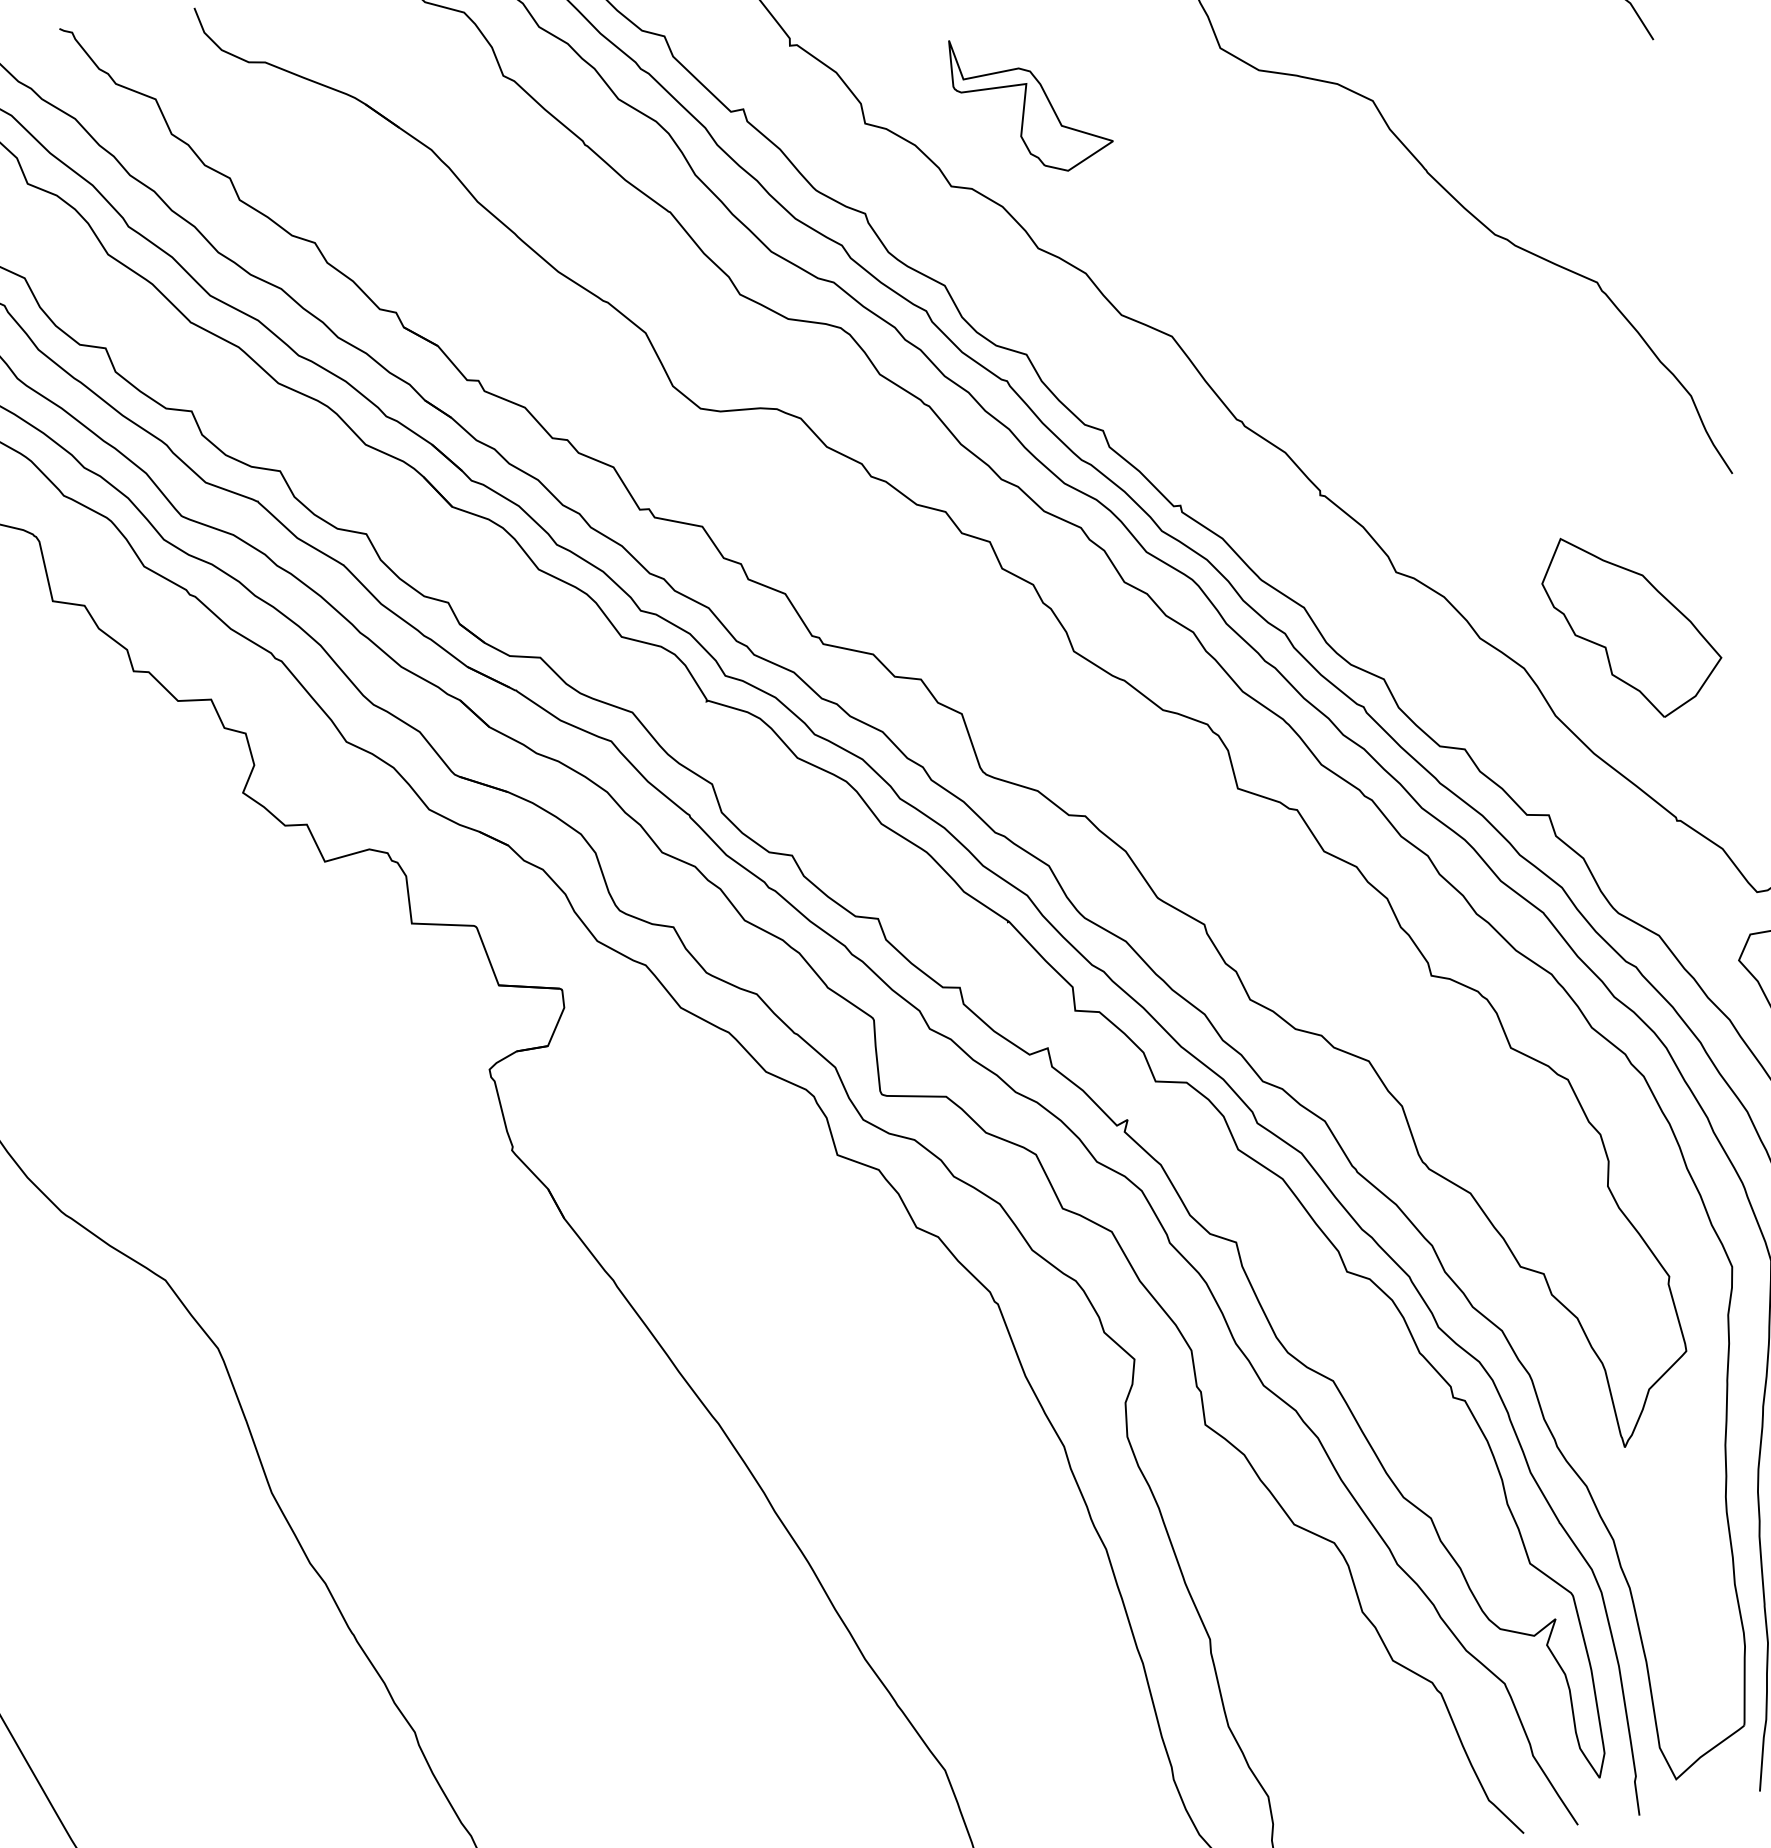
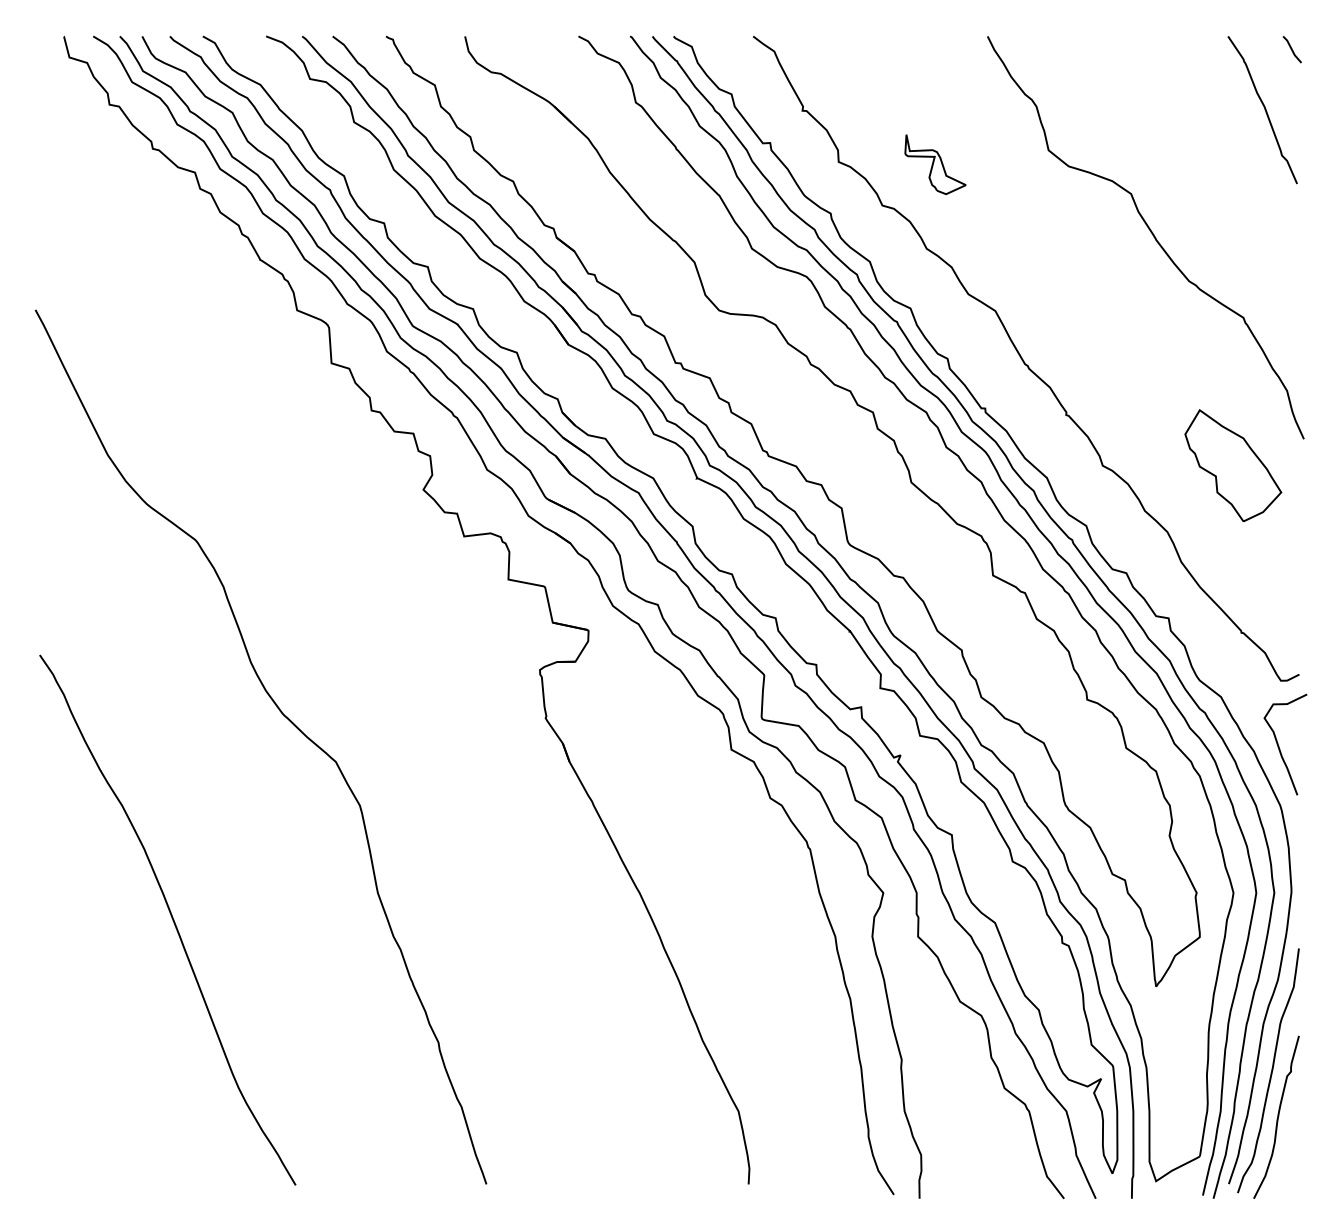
part: (1031, 102) -> (935, 164), size x0.7
part: (1632, 624) -> (1233, 465), moved

